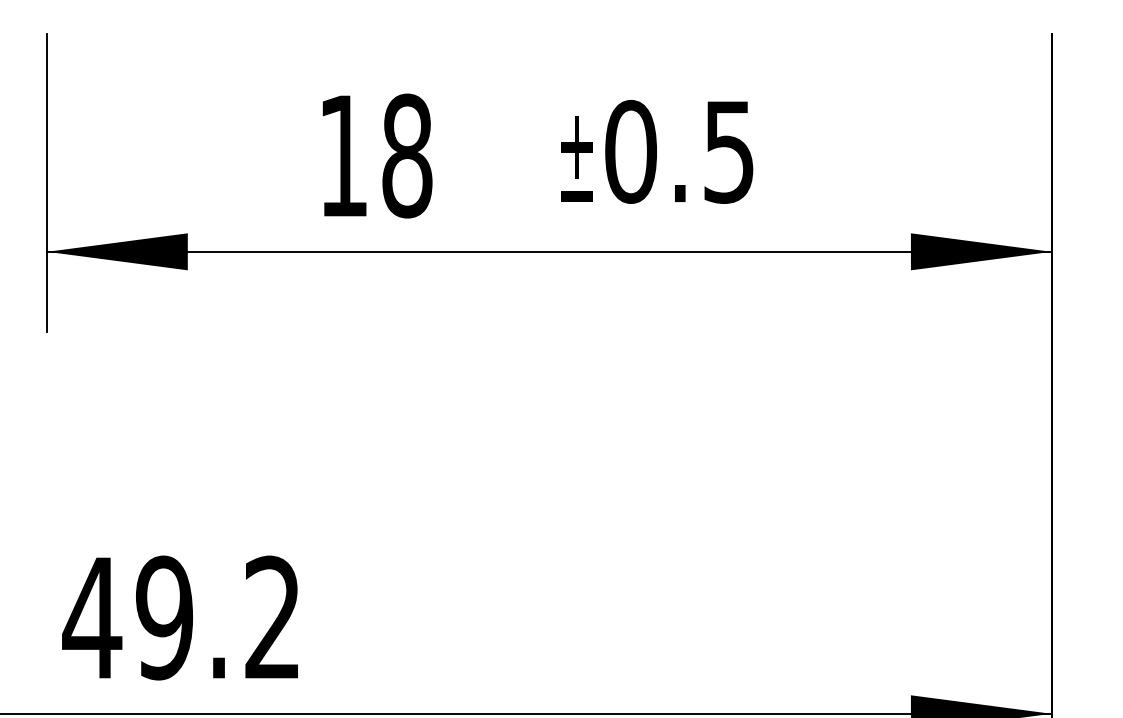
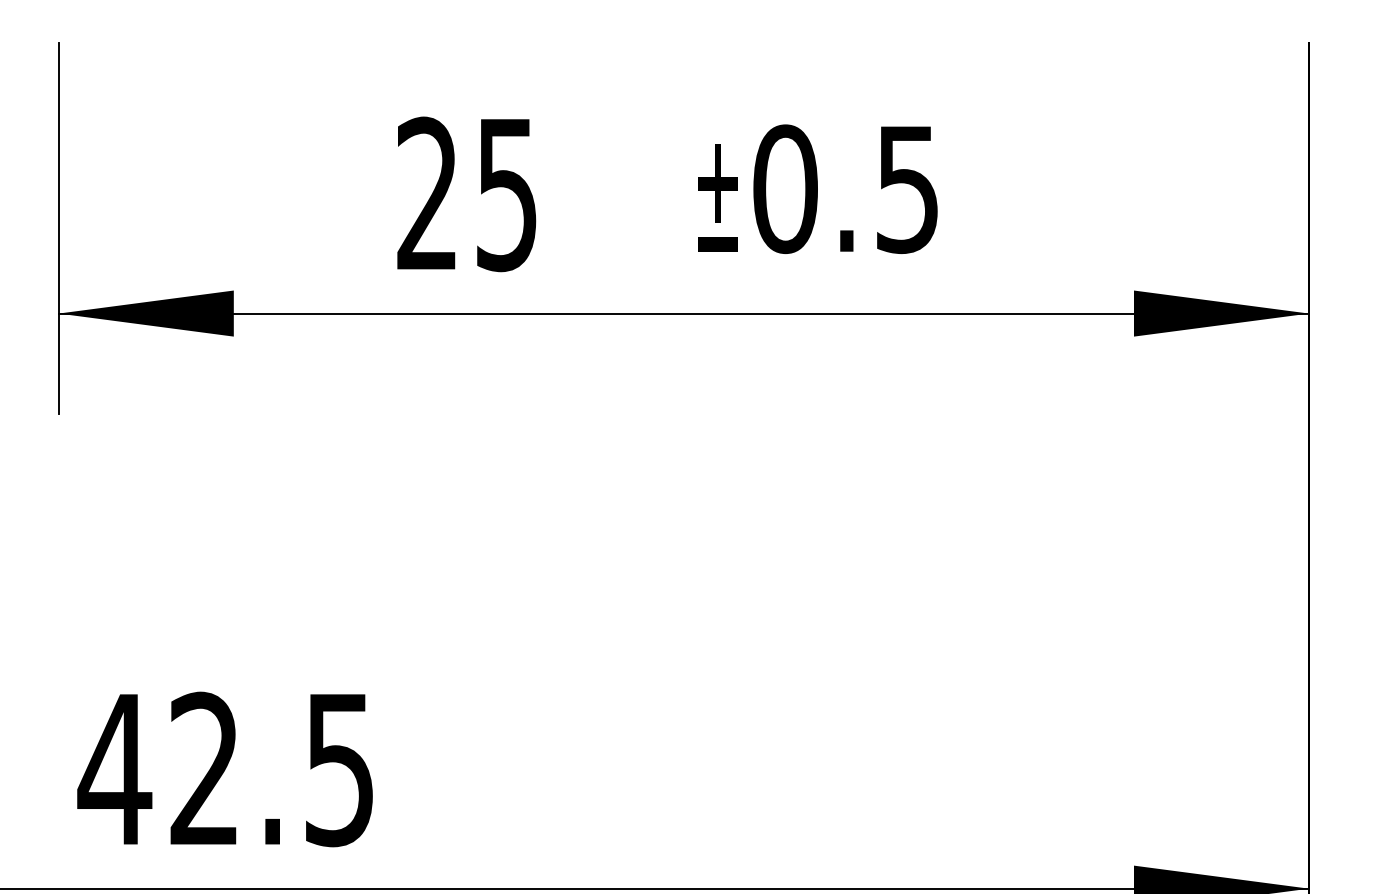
text: (375, 156) -> (467, 194), 18 -> 25
text: (217, 618) -> (270, 769), 49.2 -> 42.5

